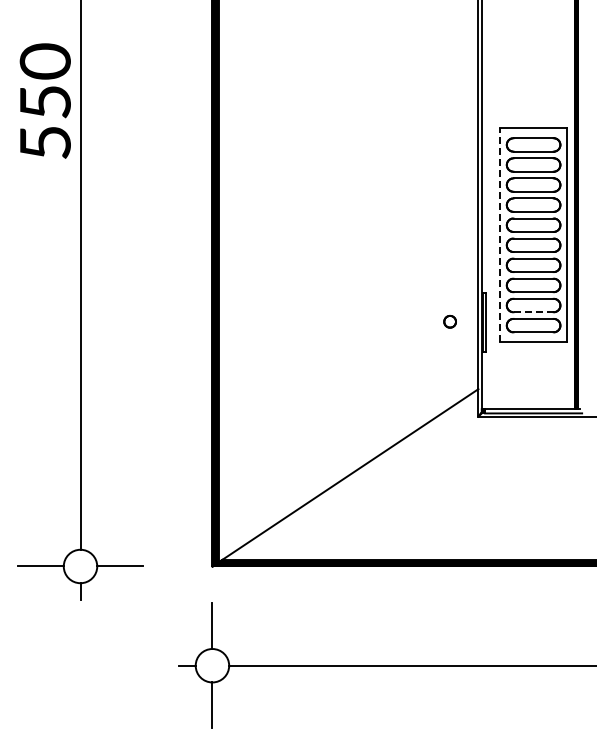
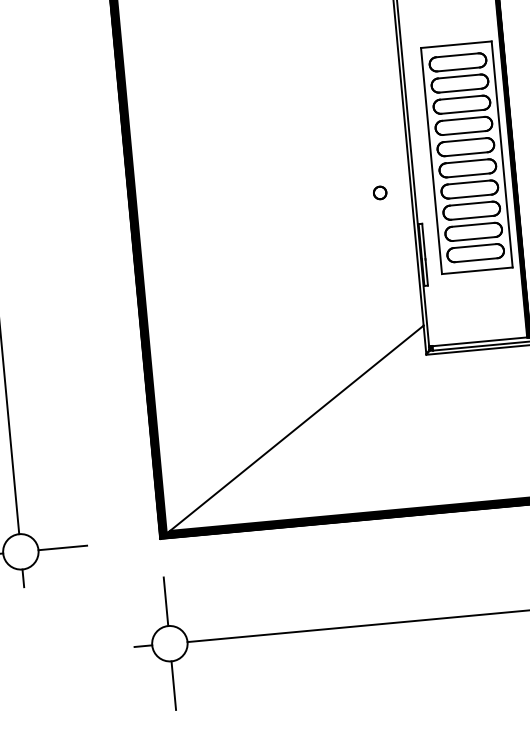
line: (500, 234) -> (431, 160), dashed -> solid
line: (533, 312) -> (474, 239), dashed -> solid
part: (449, 321) -> (379, 192), moved

